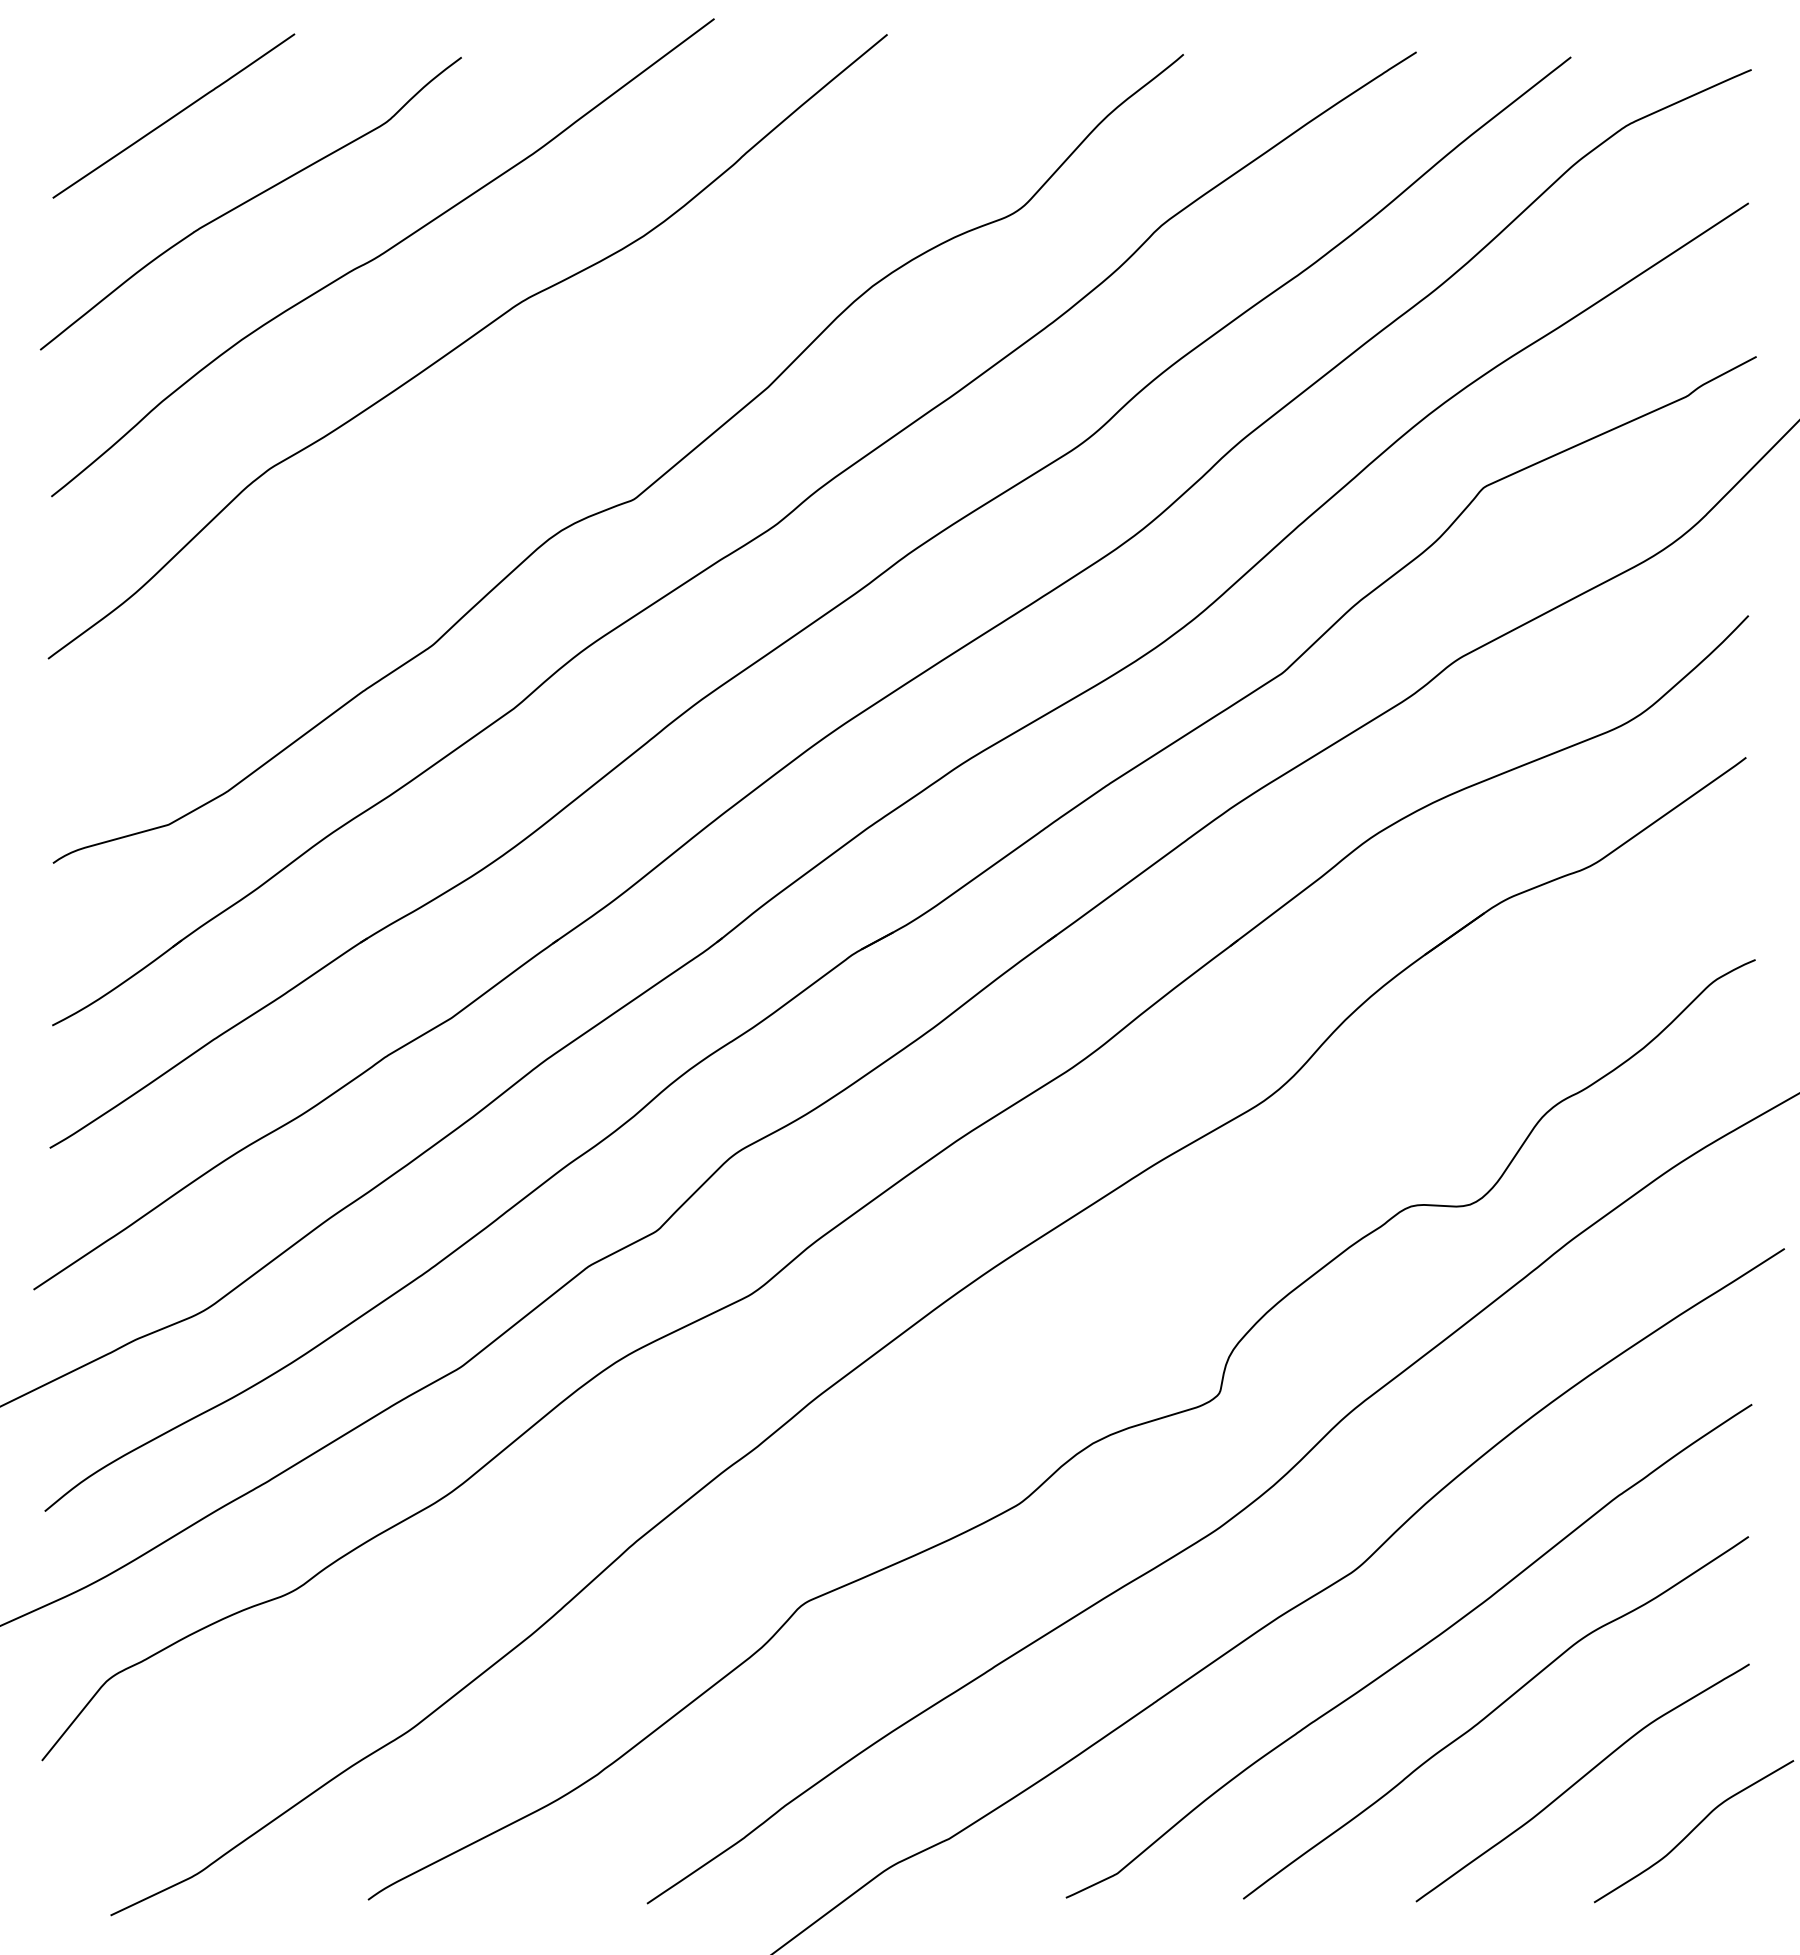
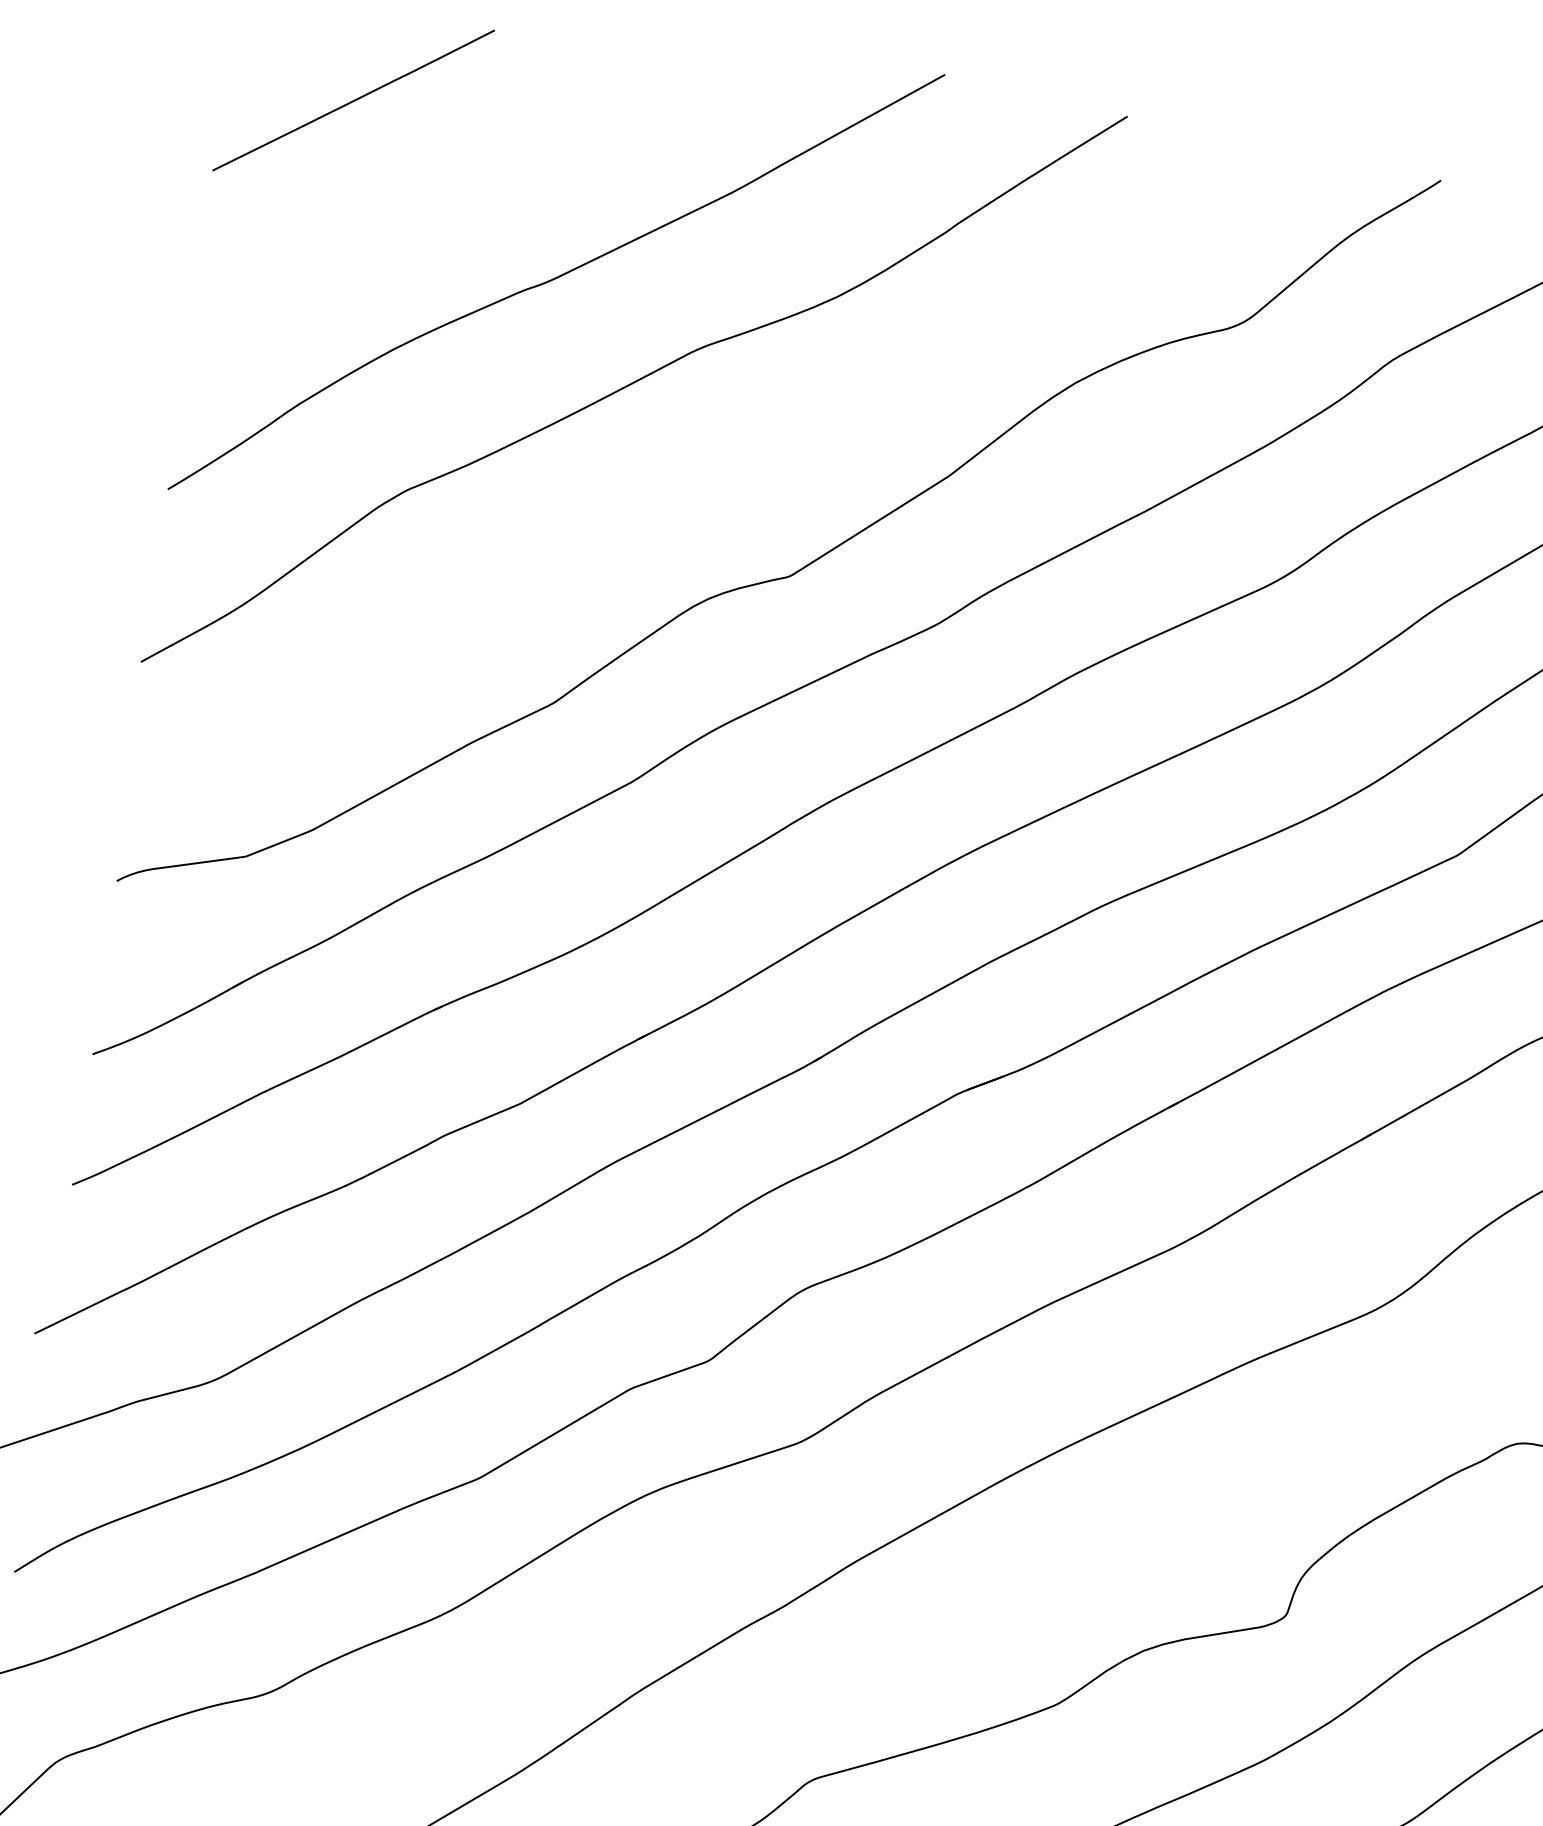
curve: (249, 201) -> (422, 202), removed

